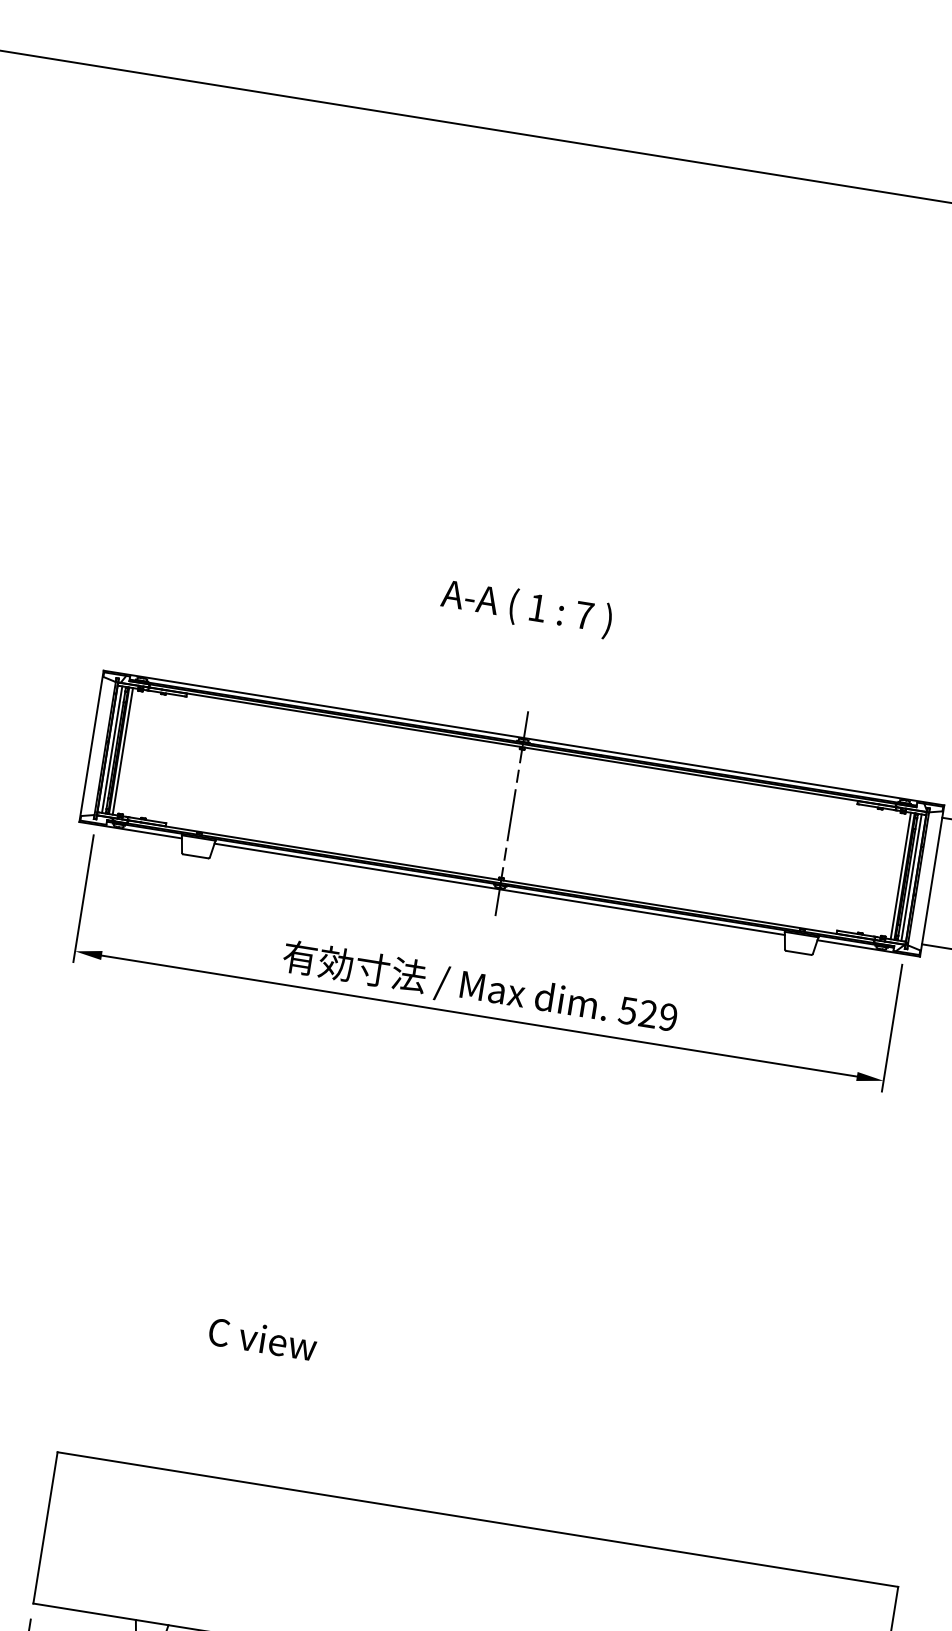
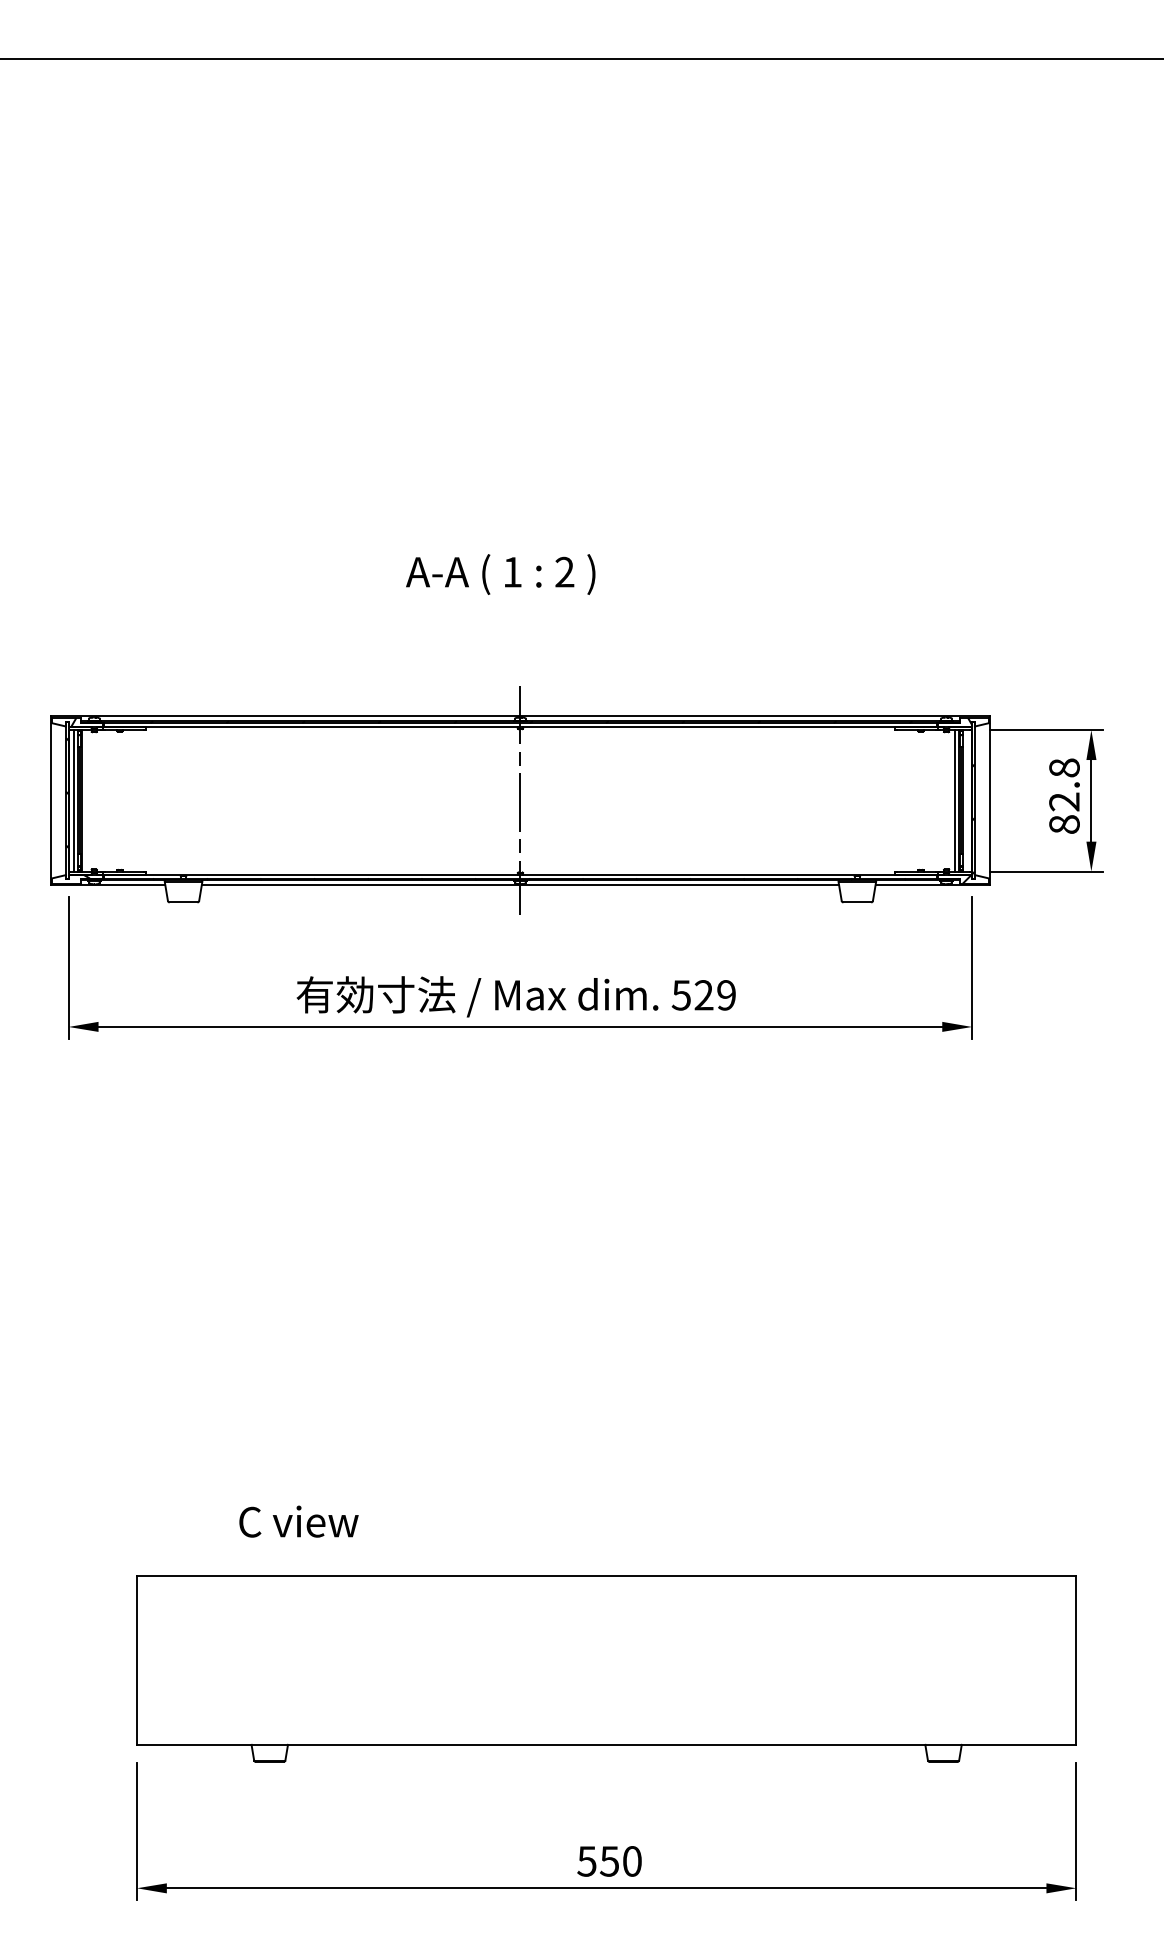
text: (584, 614) -> (564, 571), 7 -> 2
line: (122, 751) -> (85, 800), removed
line: (911, 877) -> (967, 800), removed
text: (262, 1338) -> (298, 1521), moved

